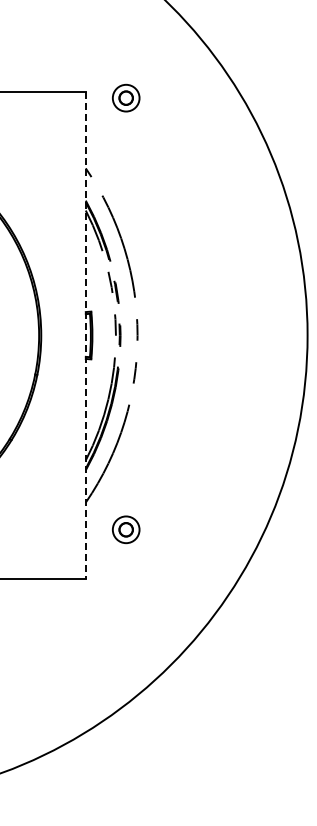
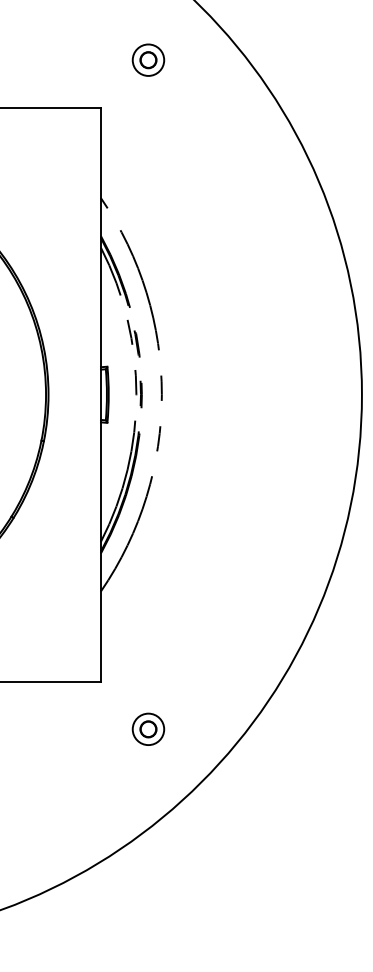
part: (126, 97) -> (148, 59), moved
line: (85, 335) -> (100, 394), dashed -> solid
part: (126, 529) -> (148, 729), moved

